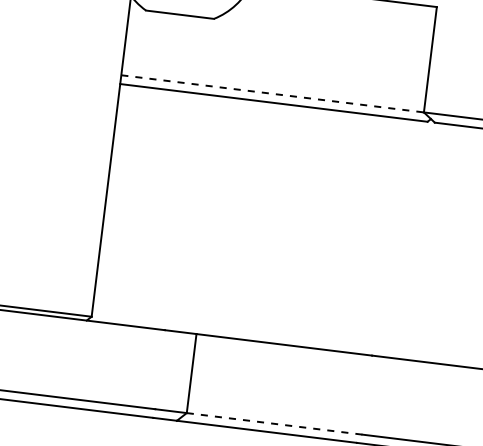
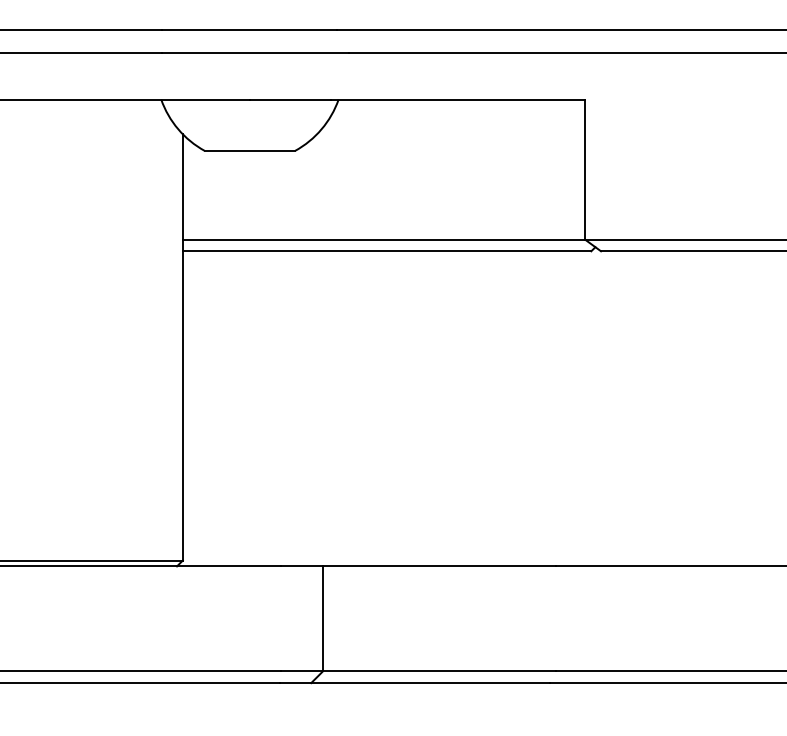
line: (273, 93) -> (384, 239), dashed -> solid
line: (274, 423) -> (439, 671), dashed -> solid

